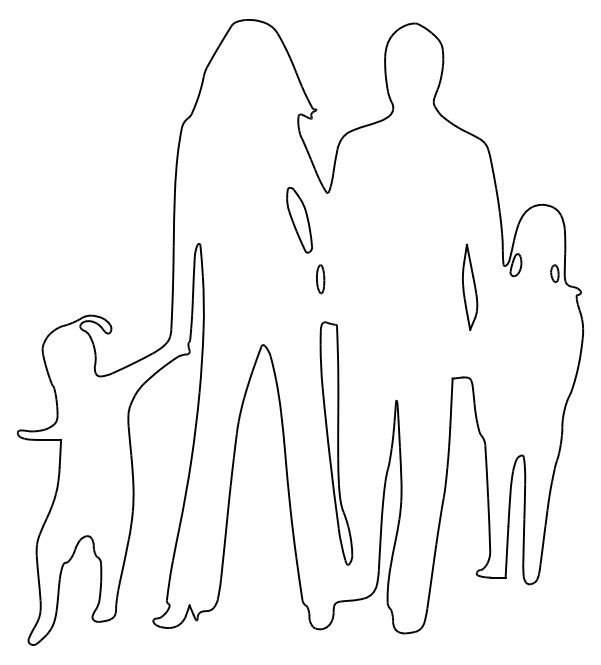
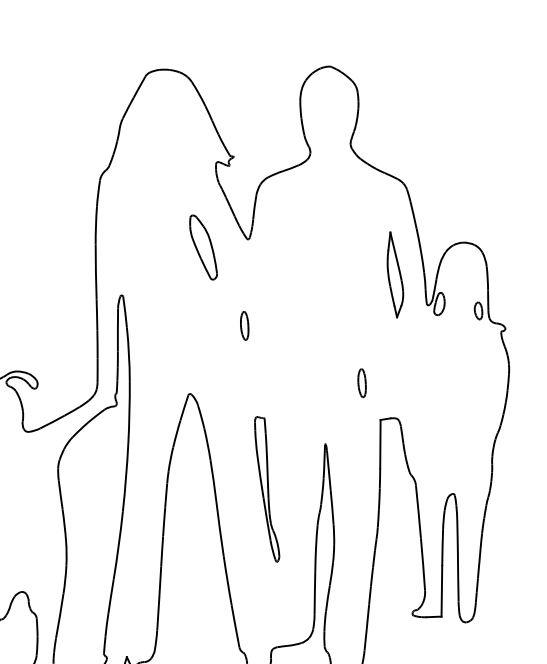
part: (299, 220) -> (203, 247), moved
part: (470, 286) -> (395, 274), moved
part: (435, 341) -> (361, 383), added
part: (336, 443) -> (267, 489), size x0.6

